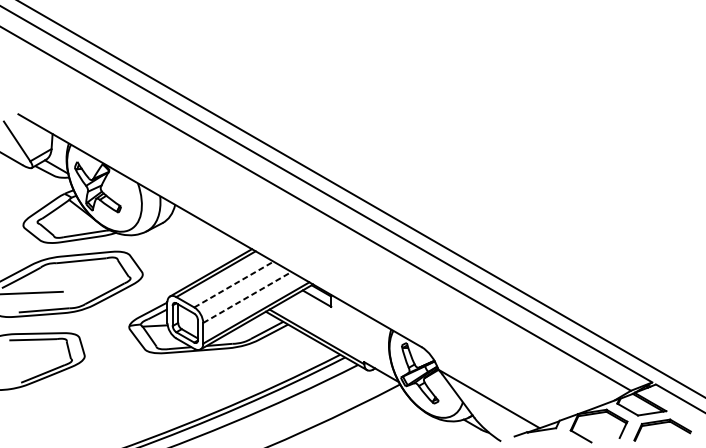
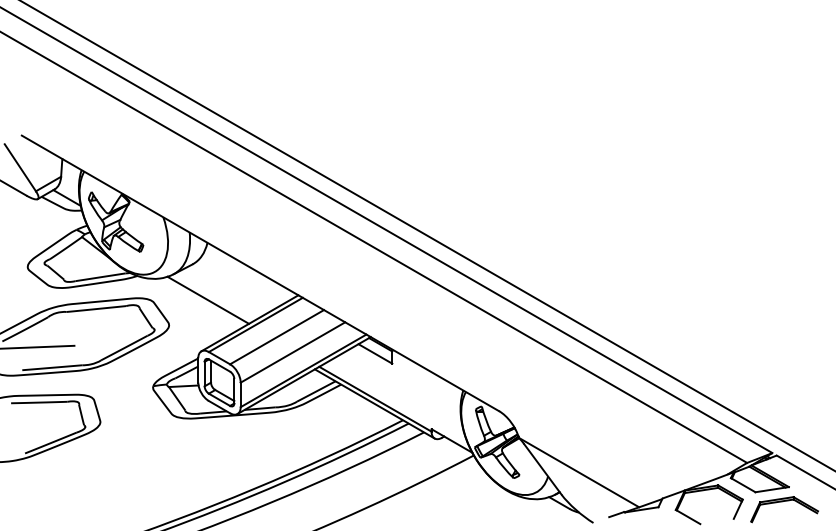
line: (176, 252) -> (208, 299), added
line: (234, 283) -> (277, 336), dashed -> solid
line: (247, 297) -> (293, 352), dashed -> solid

